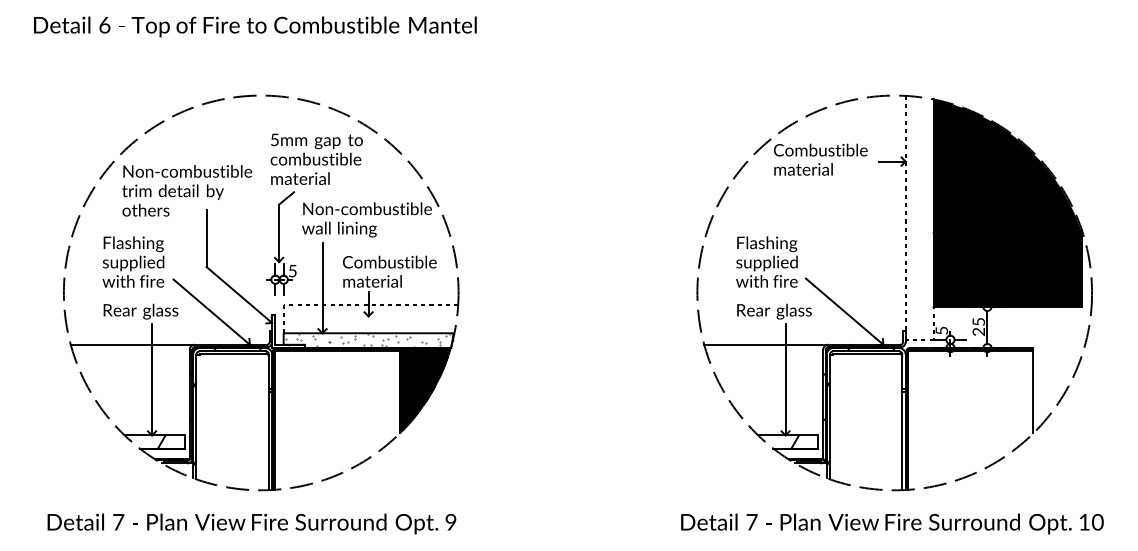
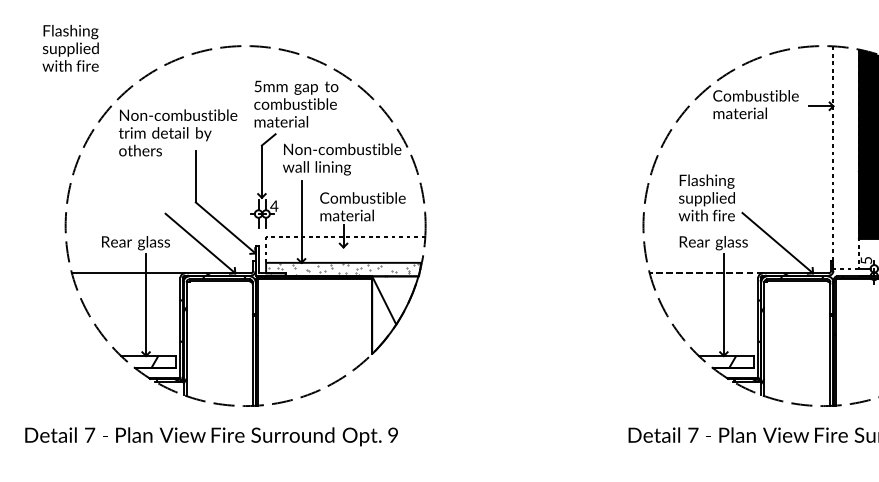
text: (133, 261) -> (70, 47), moved
text: (292, 271) -> (274, 206), 5 -> 4
line: (765, 344) -> (705, 273), solid -> dashed
fill: (424, 390) -> (394, 315), removed
text: (251, 523) -> (211, 436), moved

